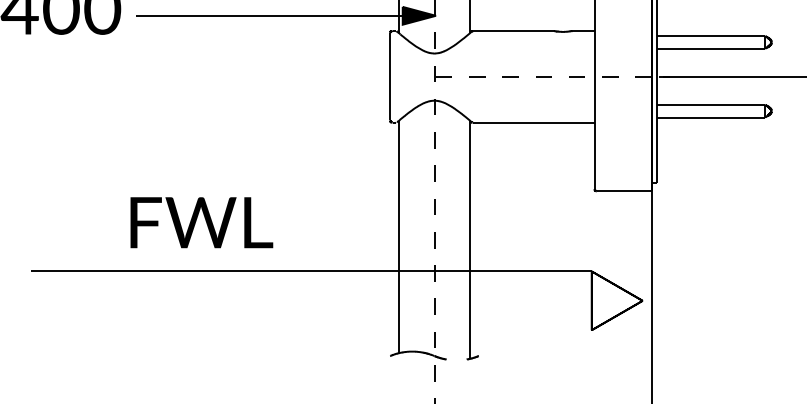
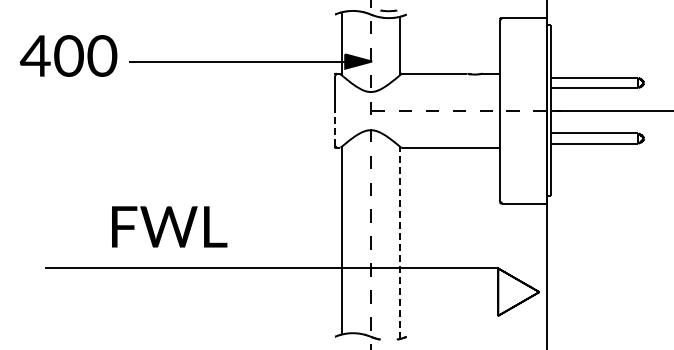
line: (390, 98) -> (335, 128), solid -> dashed
text: (201, 222) -> (169, 226), moved
line: (469, 239) -> (399, 242), solid -> dashed

